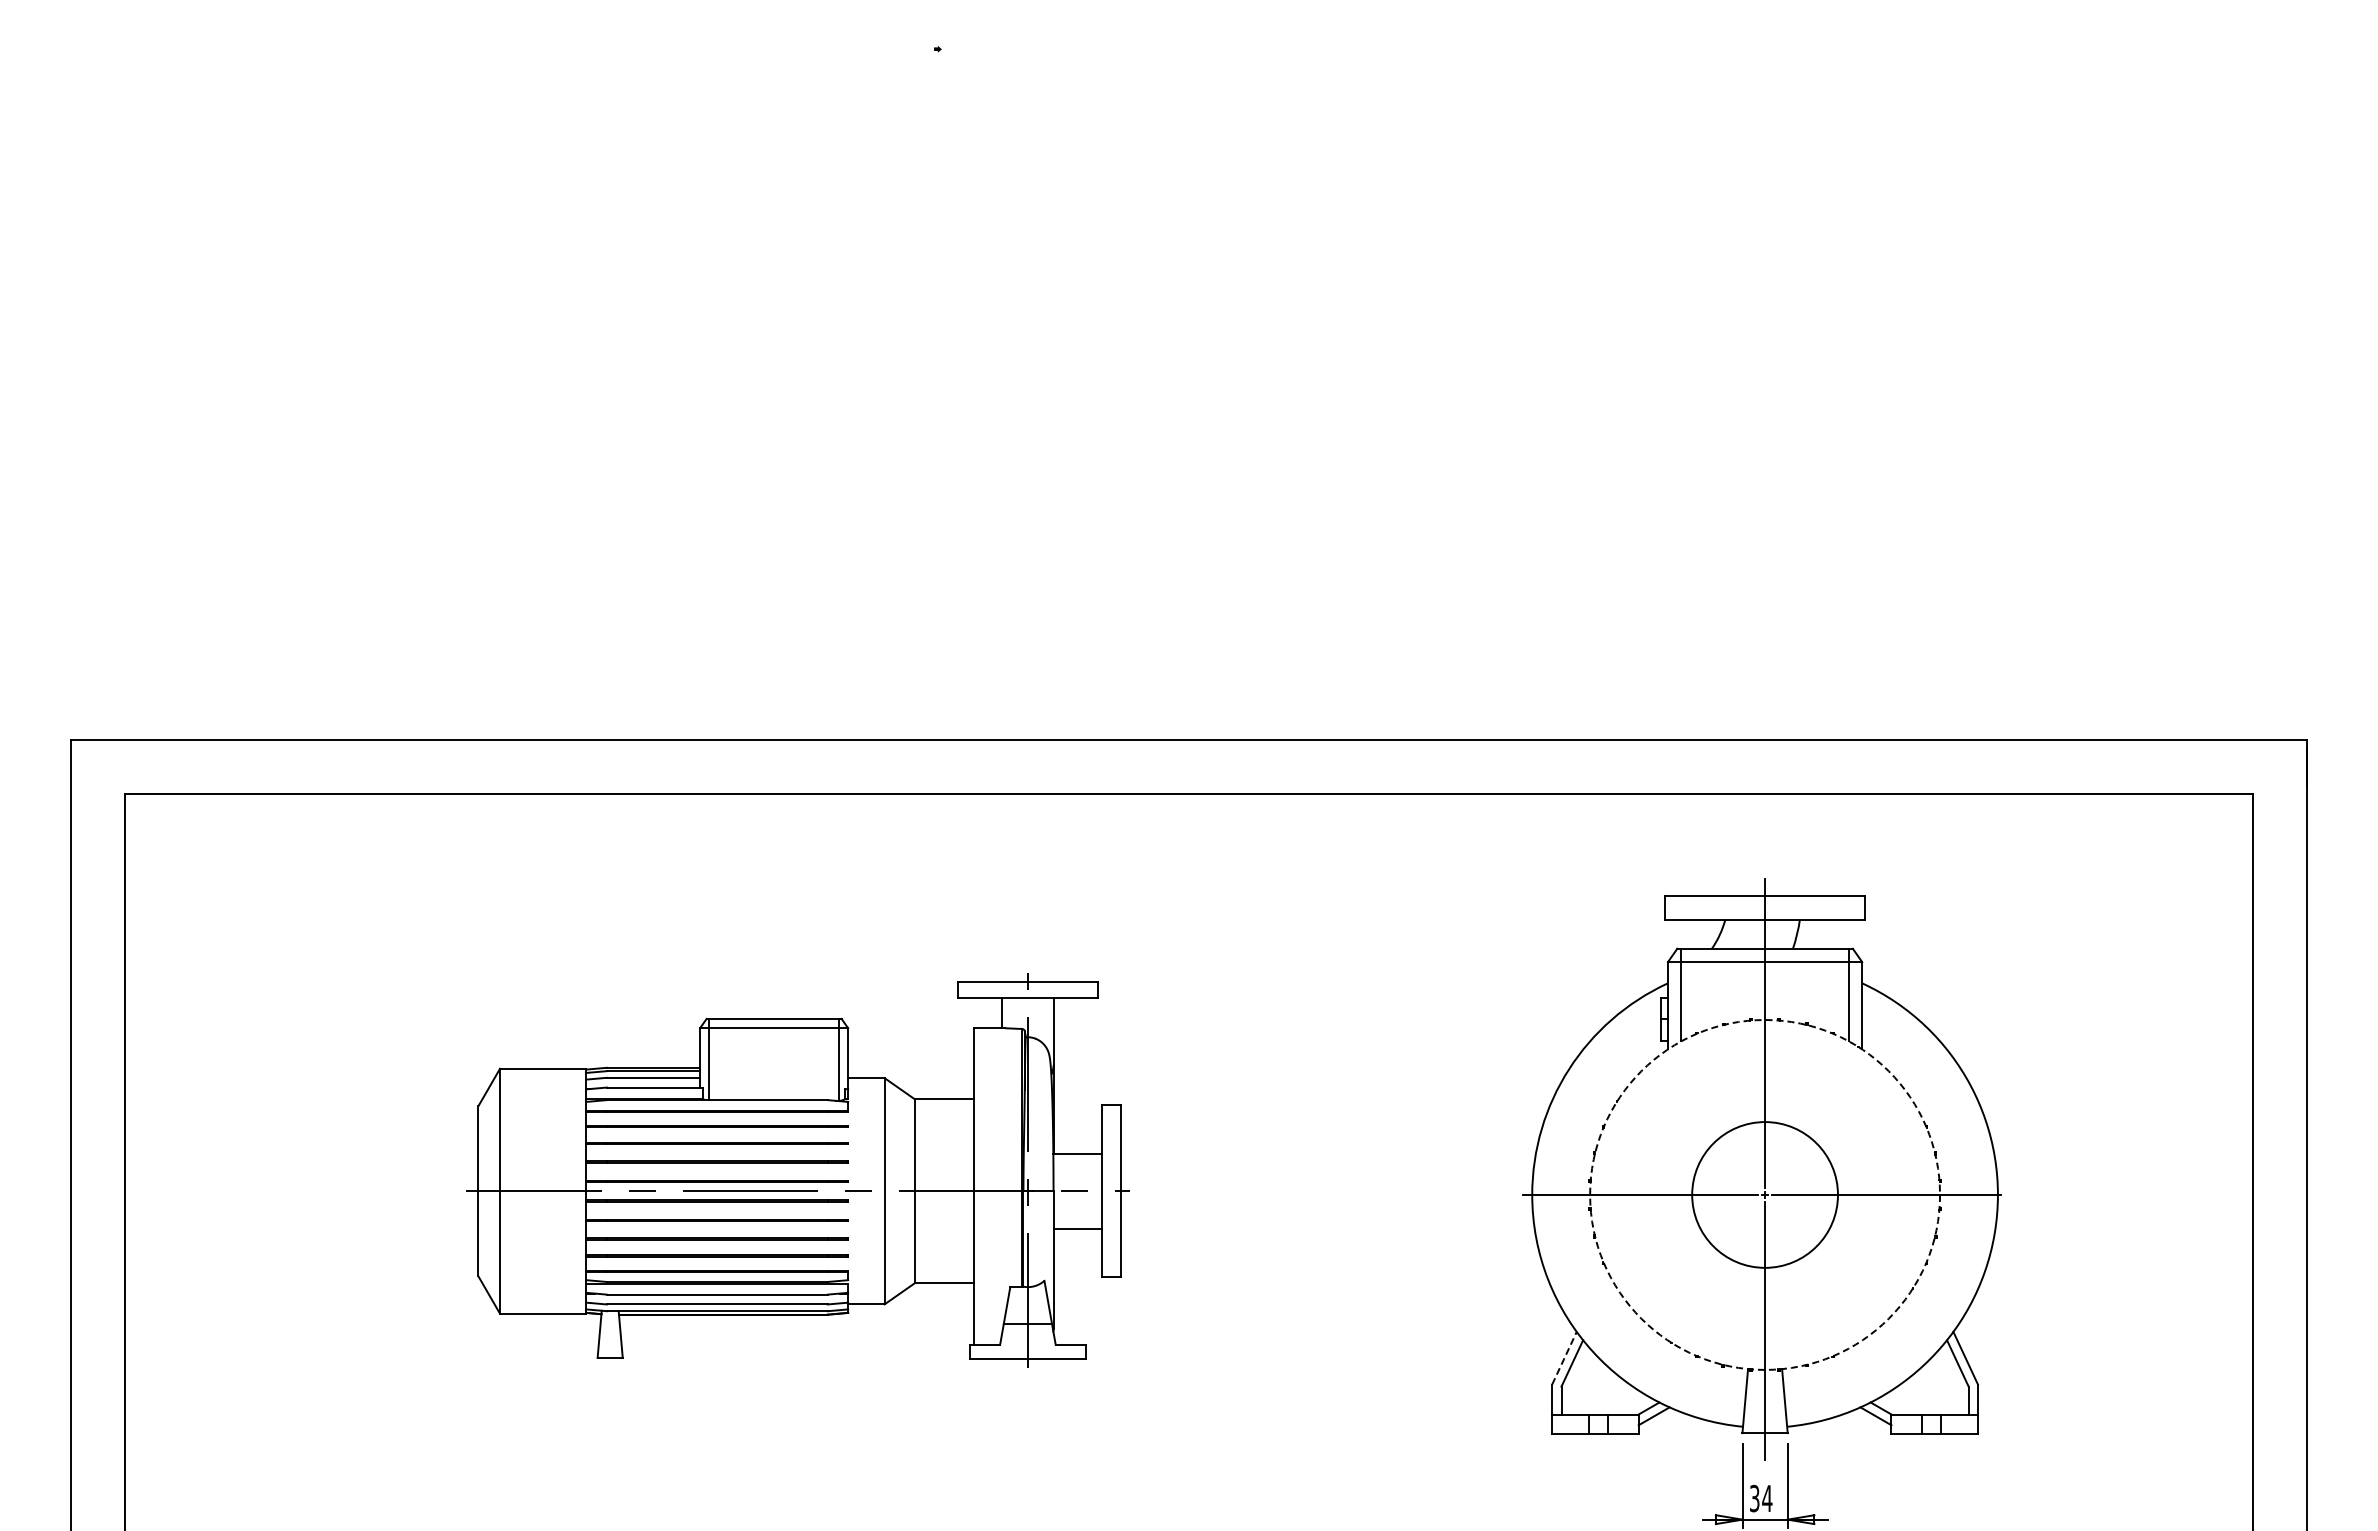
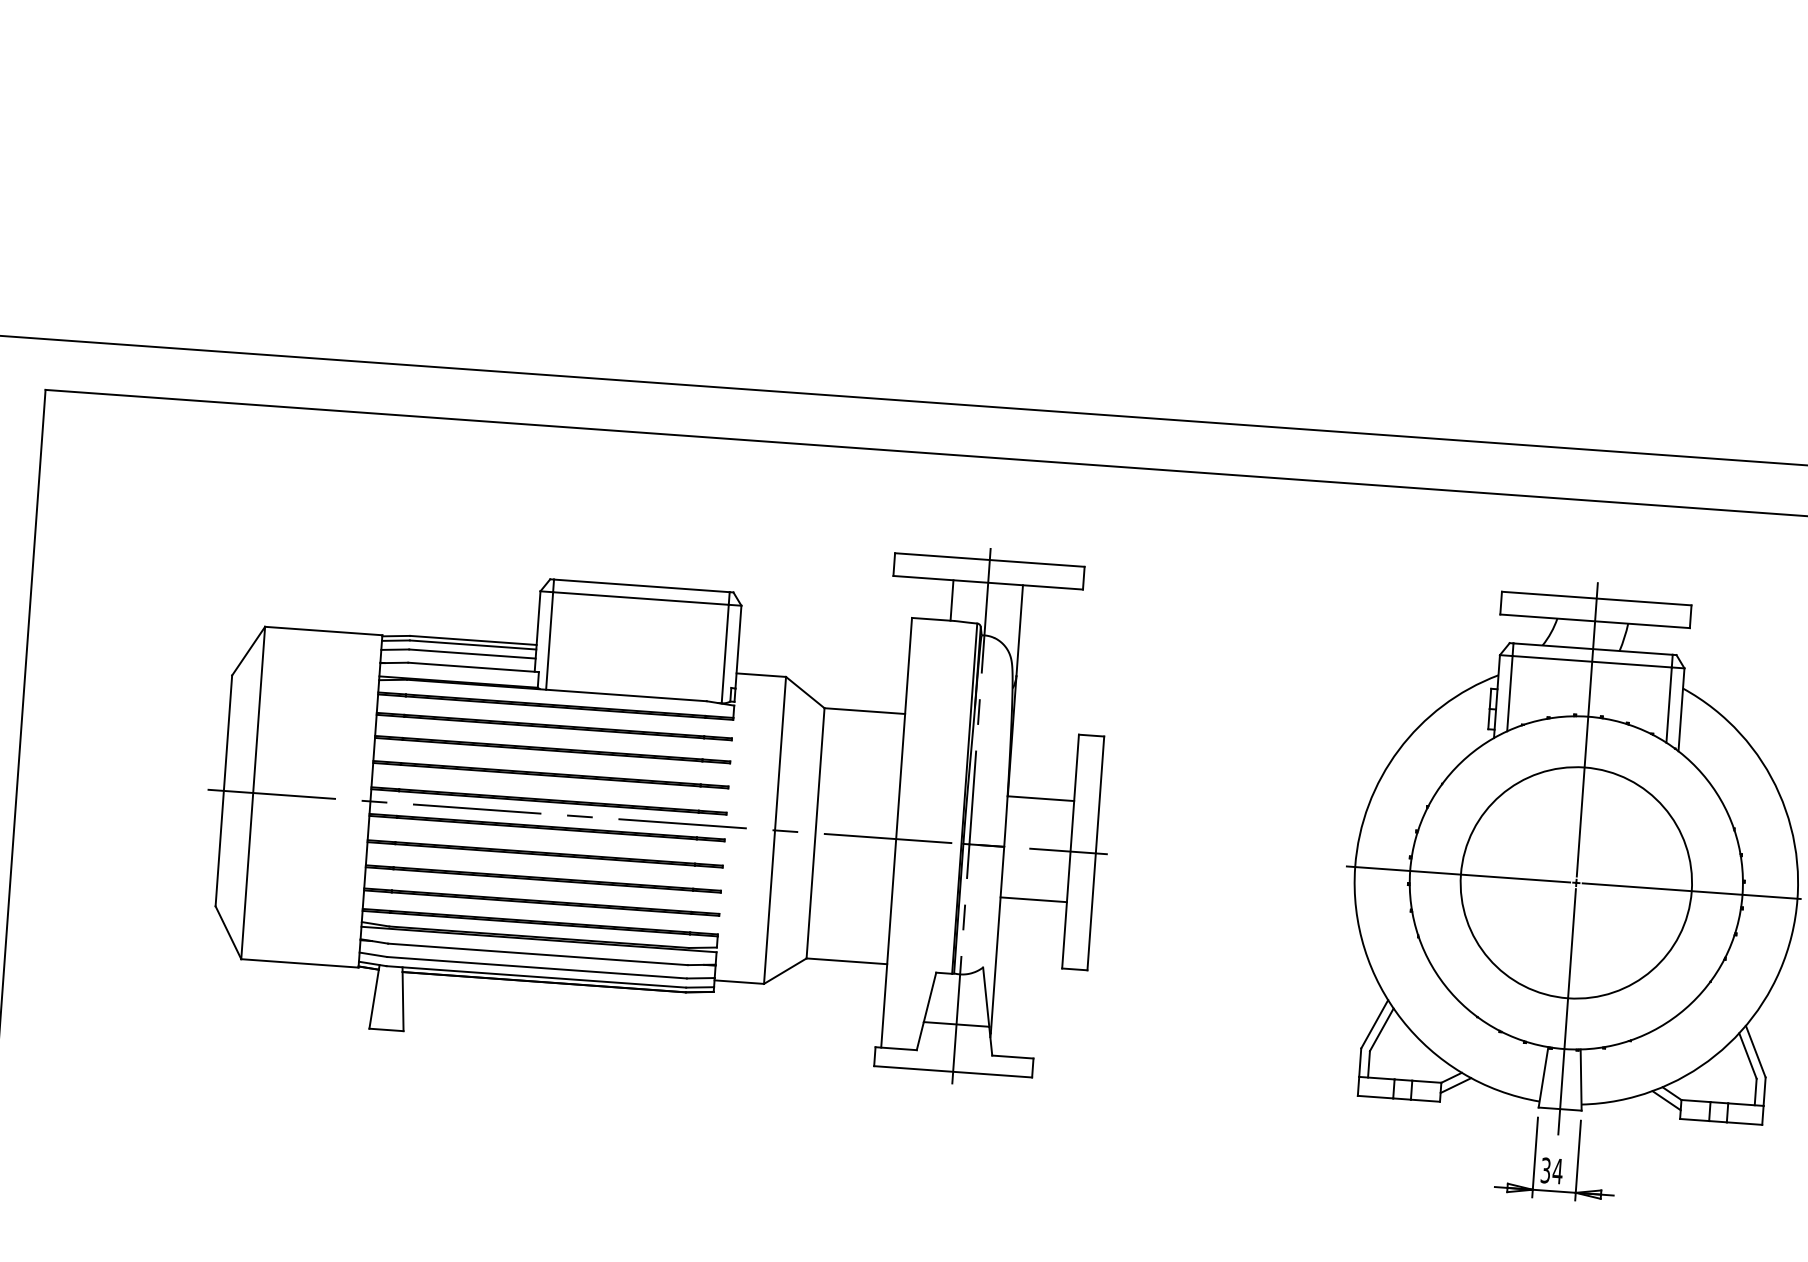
part: (797, 1170) -> (659, 793), size x1.43
circle: (1764, 1194) -> (1575, 882), size x1.67
circle: (1765, 1194) -> (1576, 882), dashed -> solid
line: (1564, 1357) -> (1374, 1023), dashed -> solid

